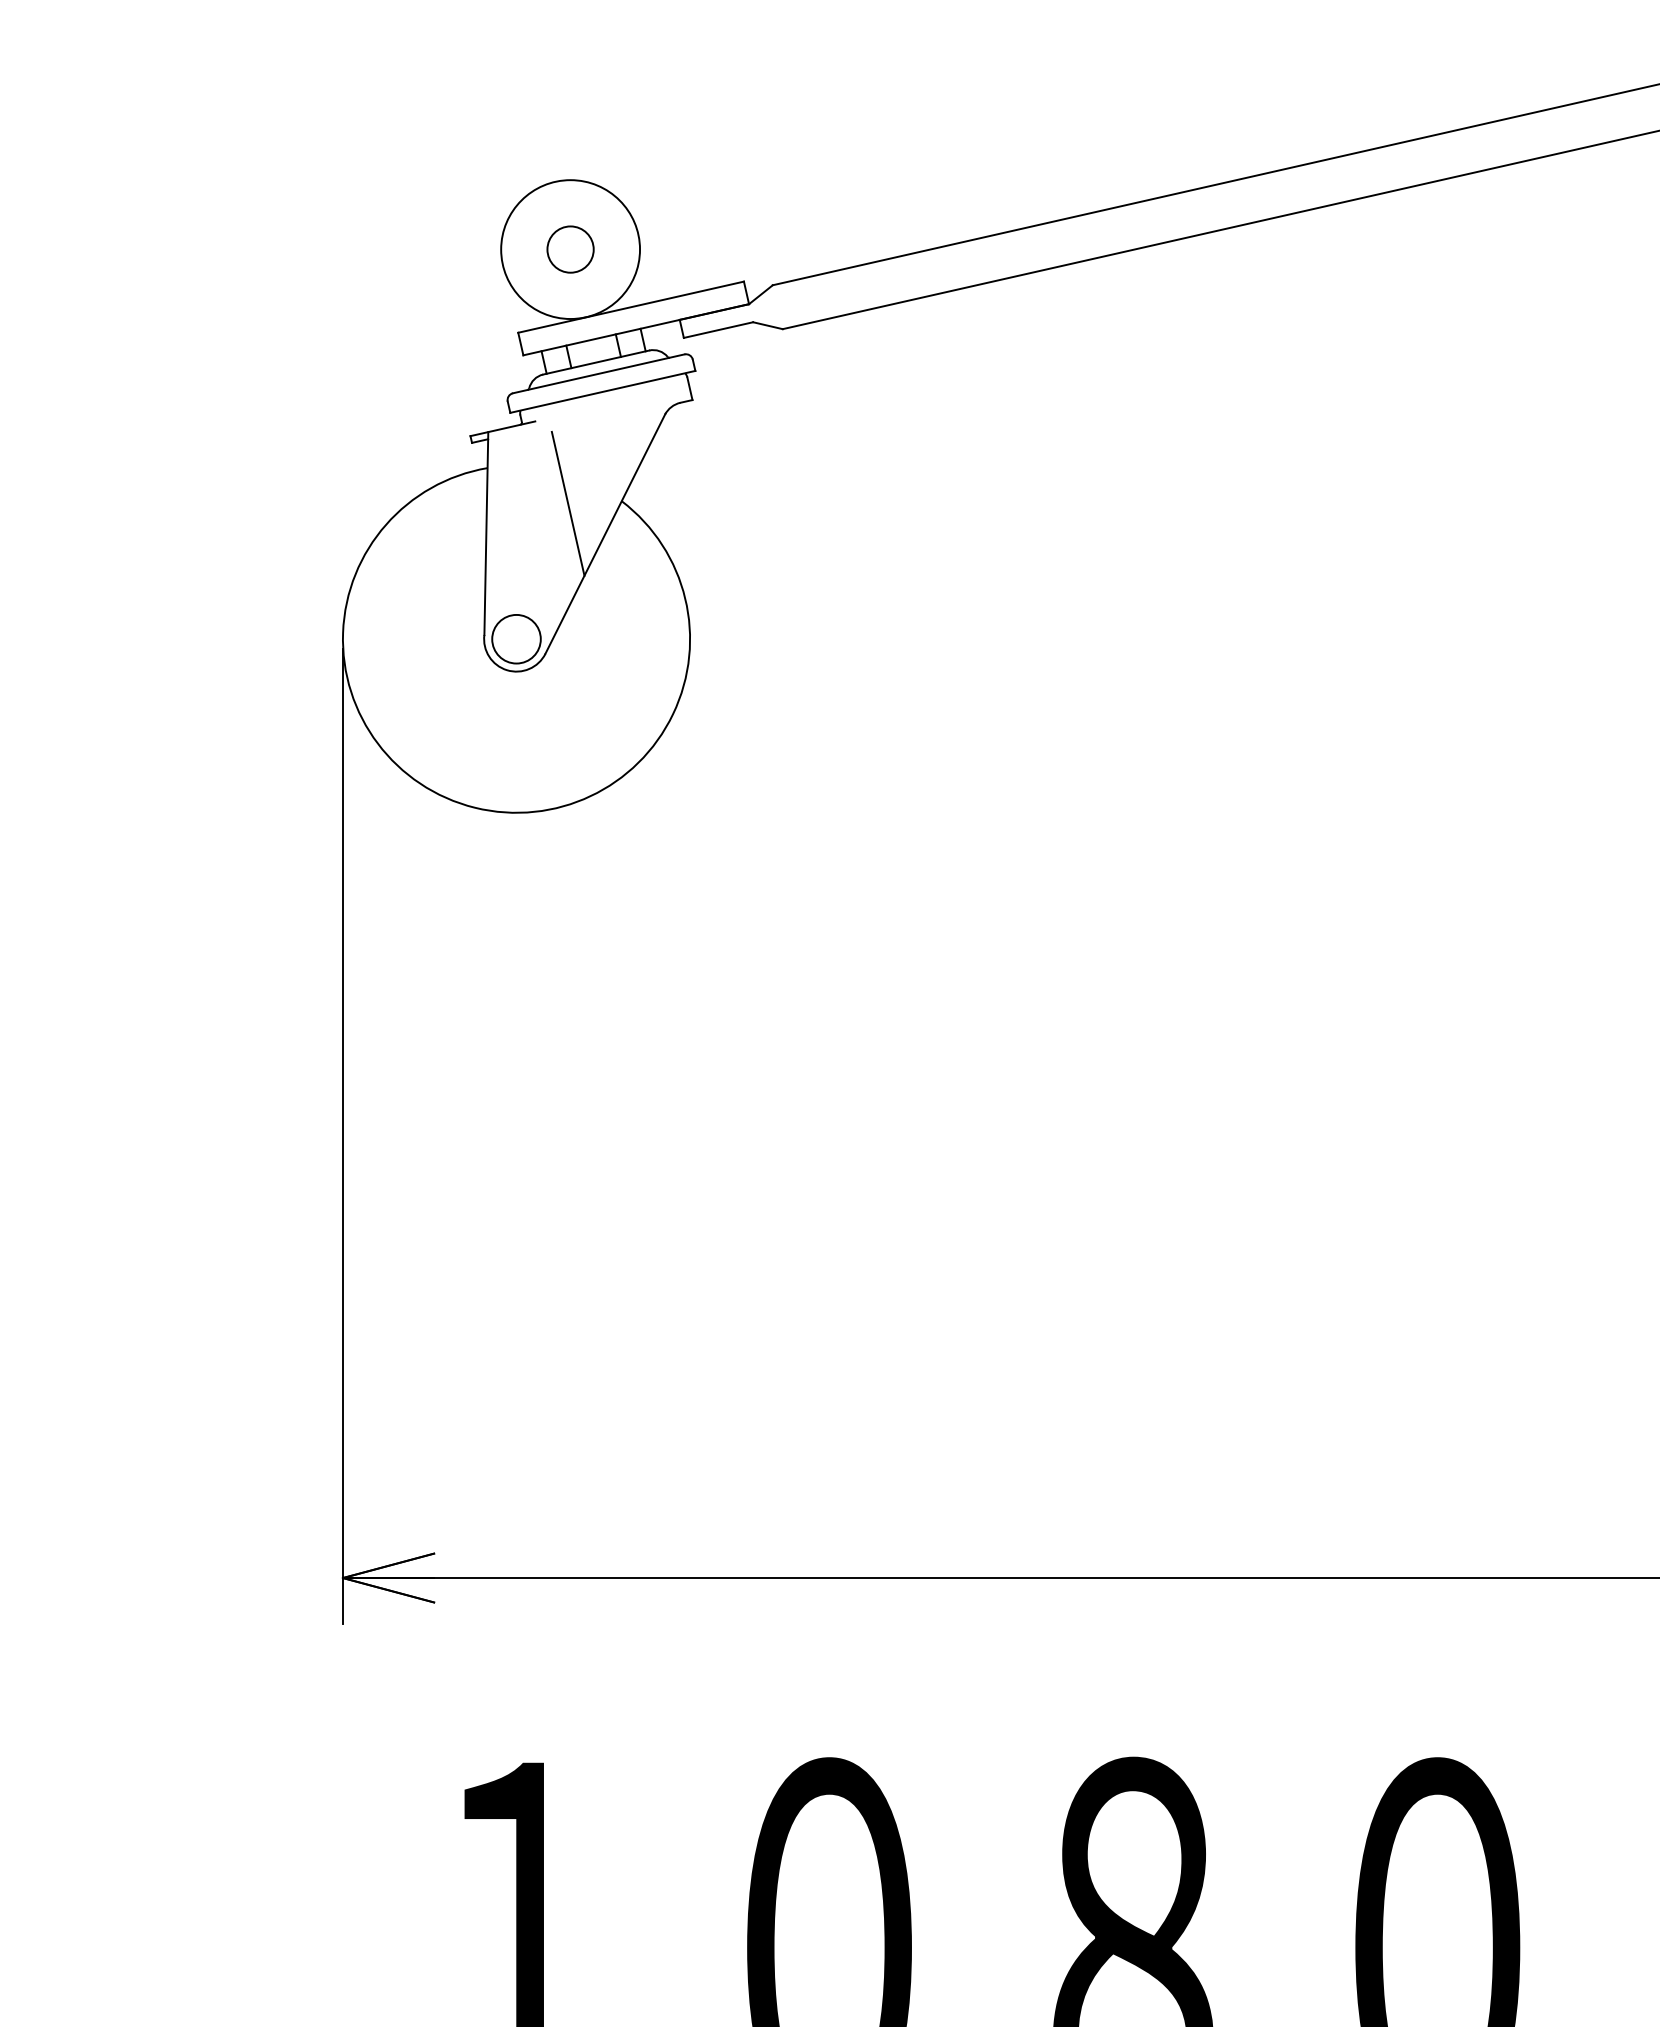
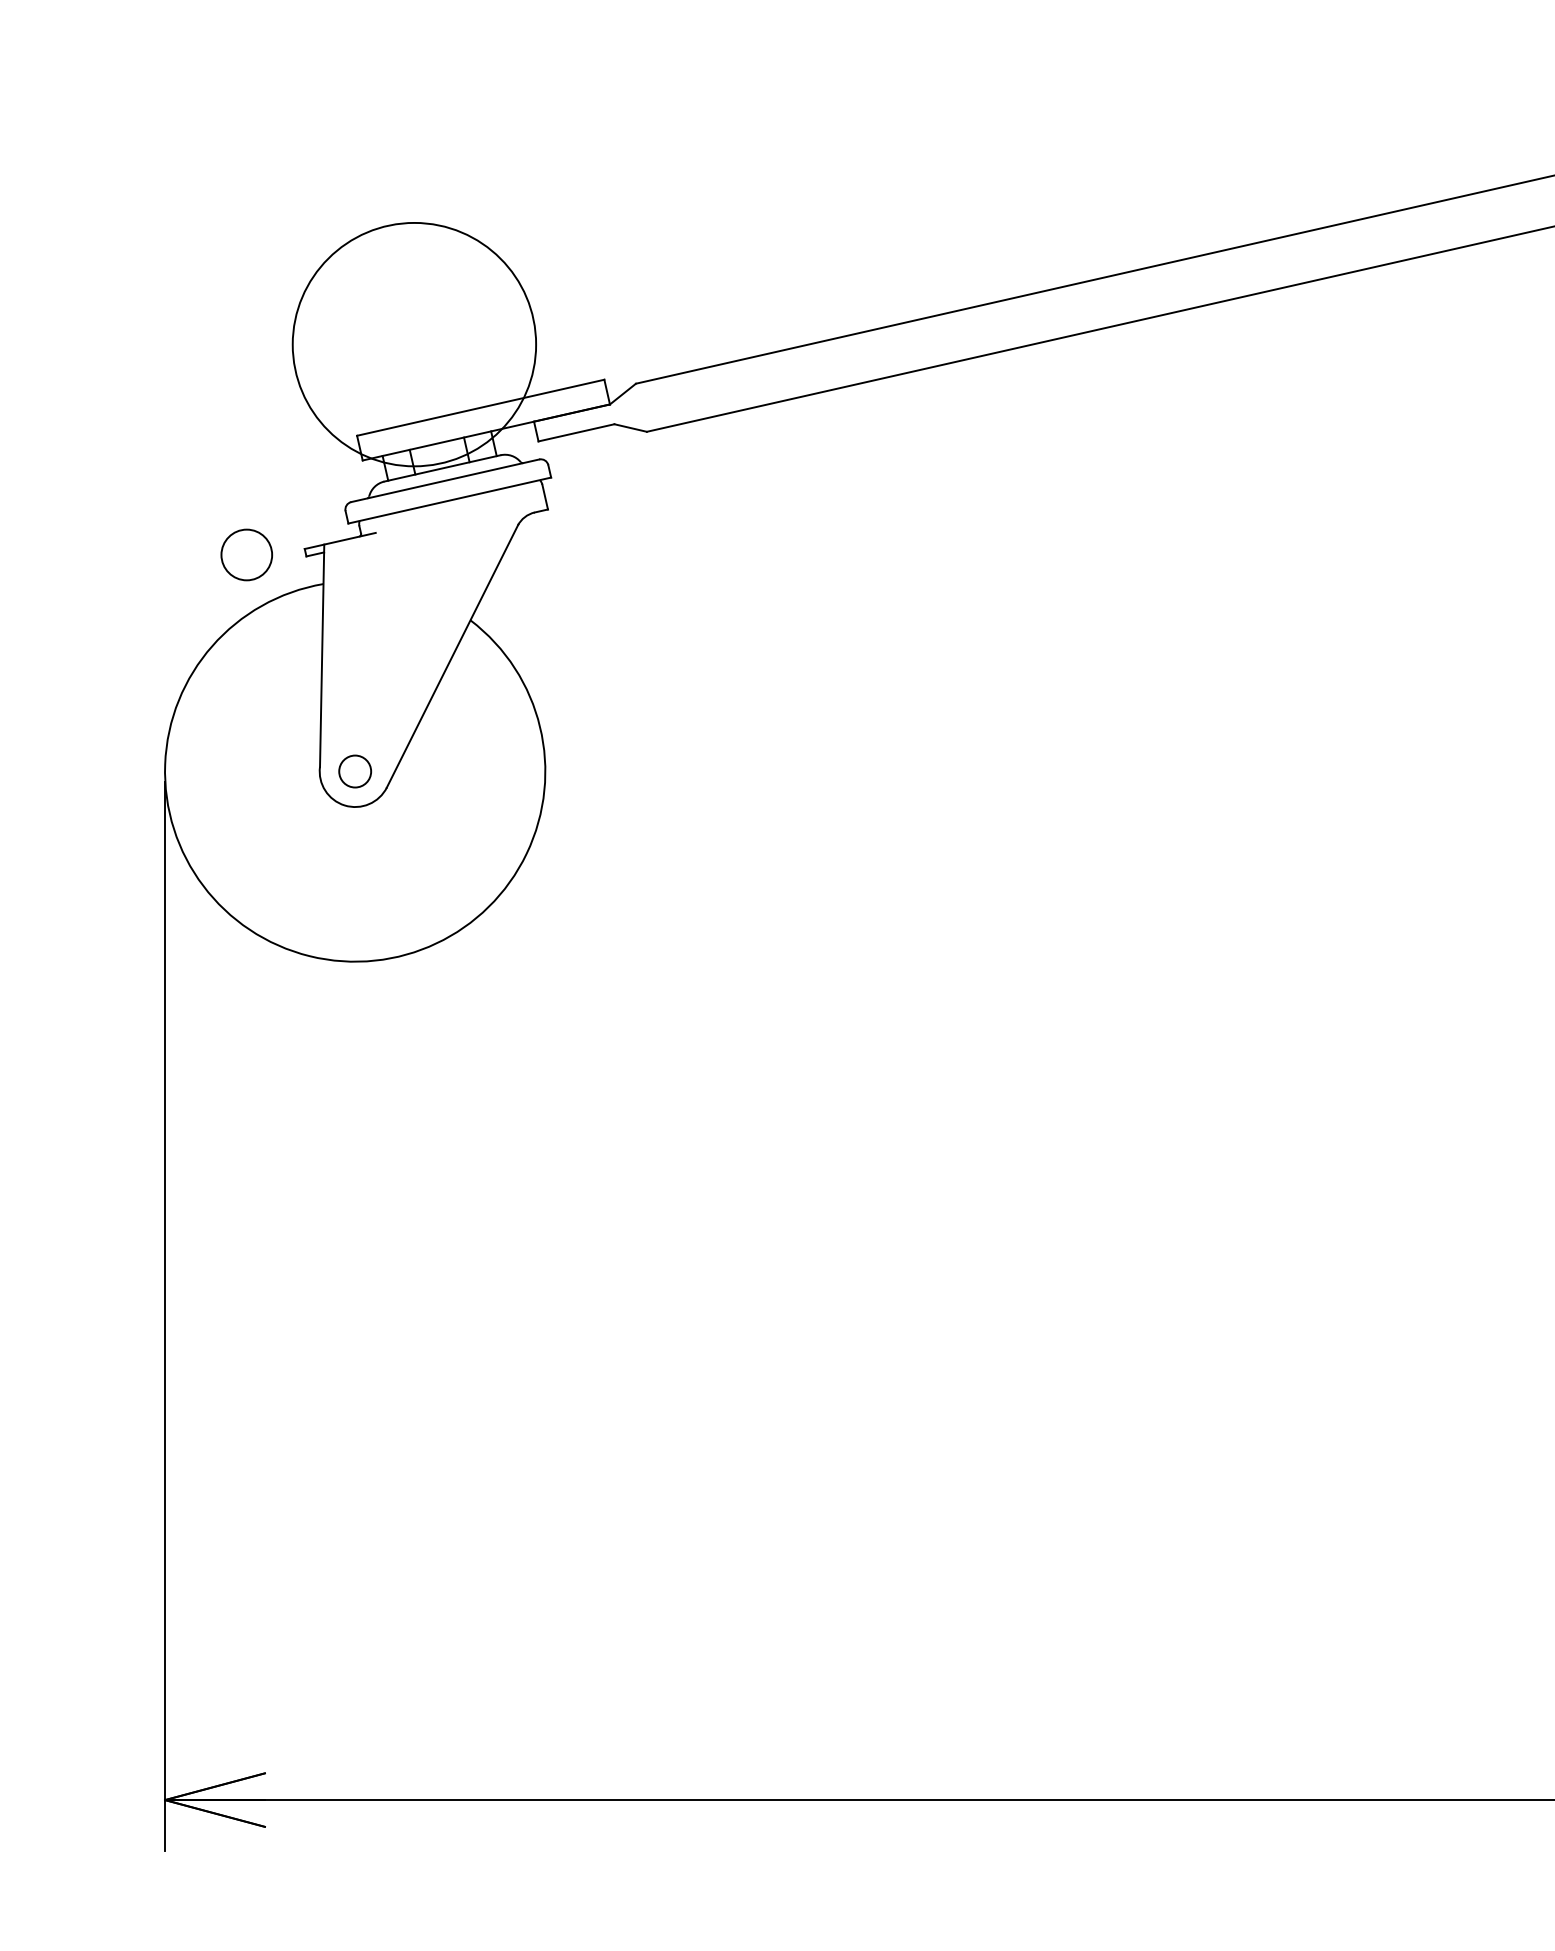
circle: (570, 249) -> (246, 554), moved
circle: (570, 249) -> (414, 344), size x1.6
line: (567, 503) -> (411, 622), removed
circle: (516, 638) -> (355, 770), size x0.6

